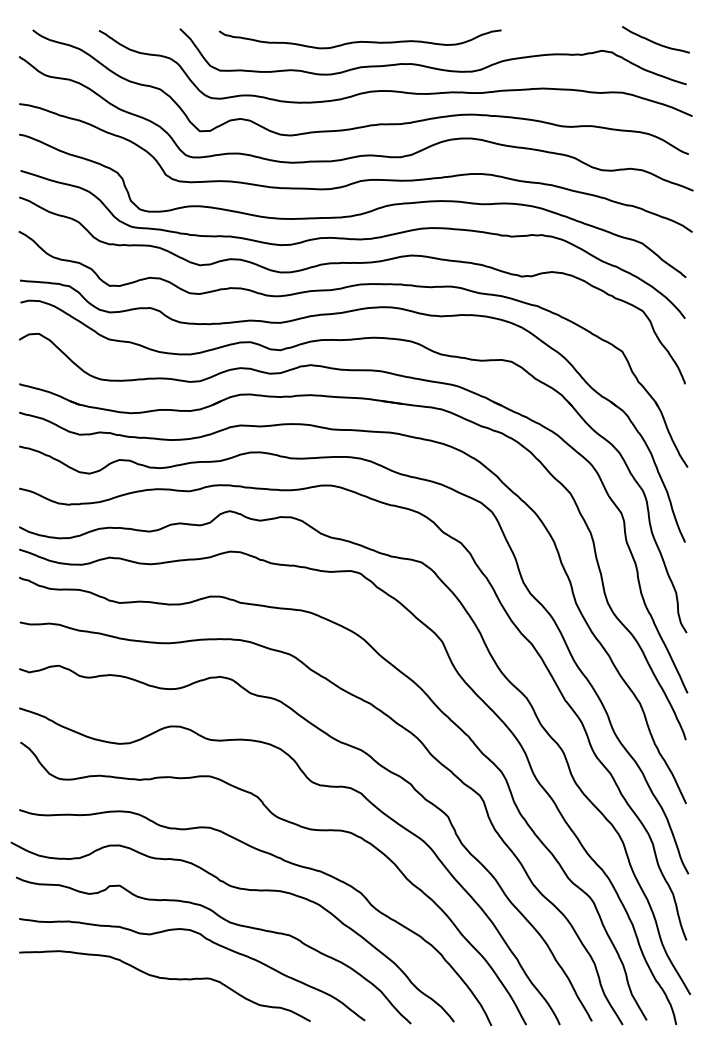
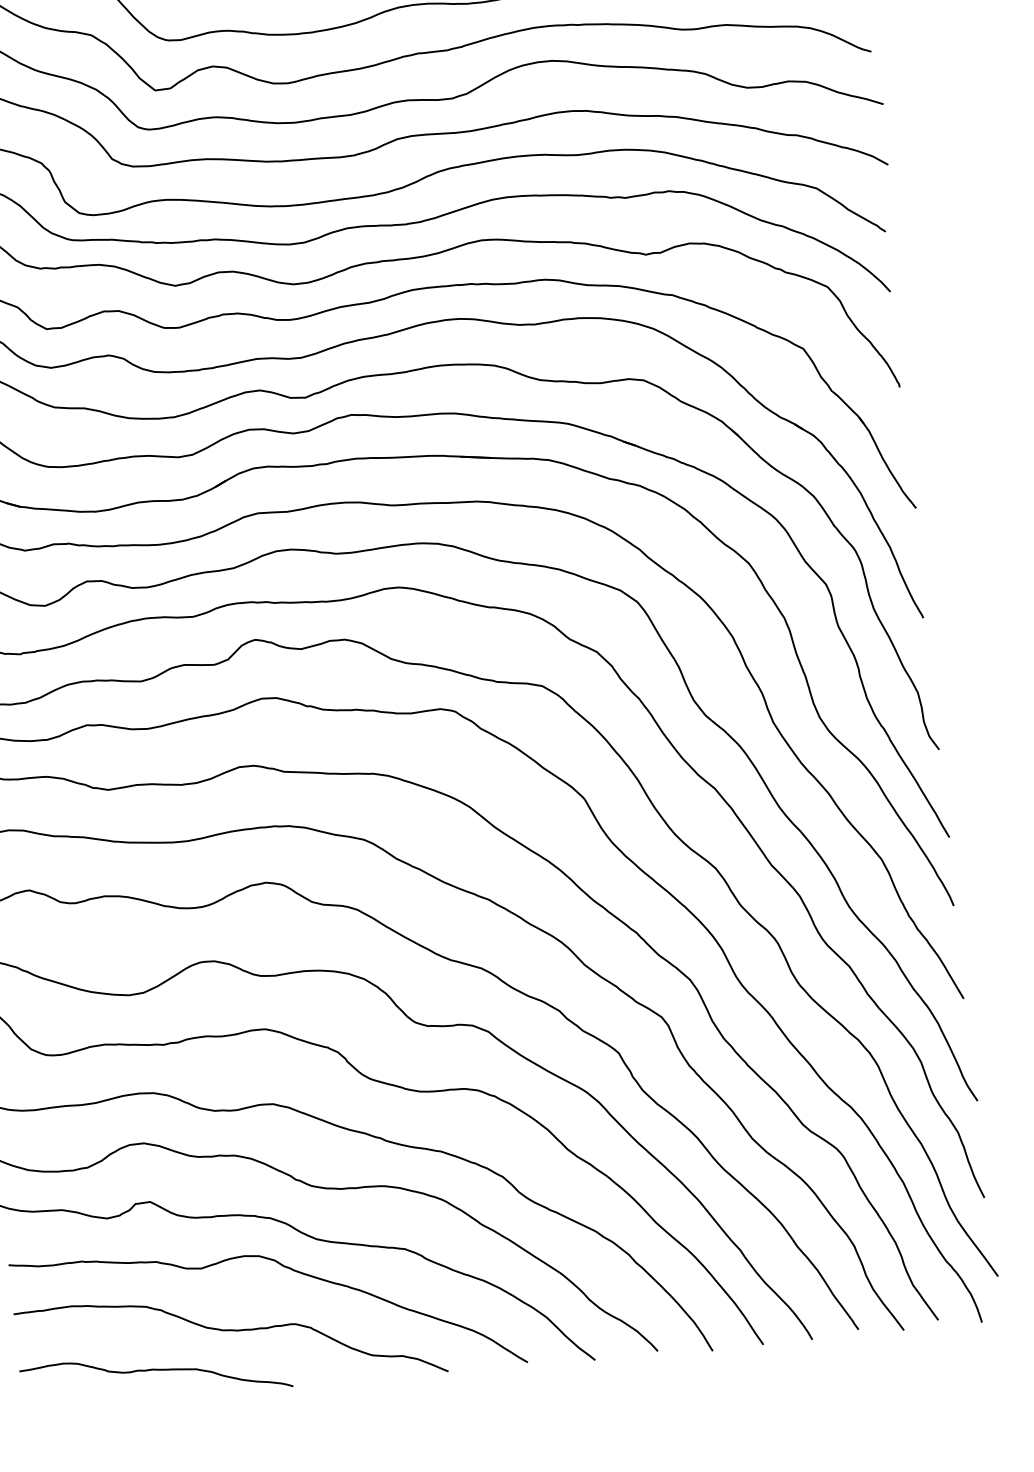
curve: (113, 1001) -> (158, 1371), added

